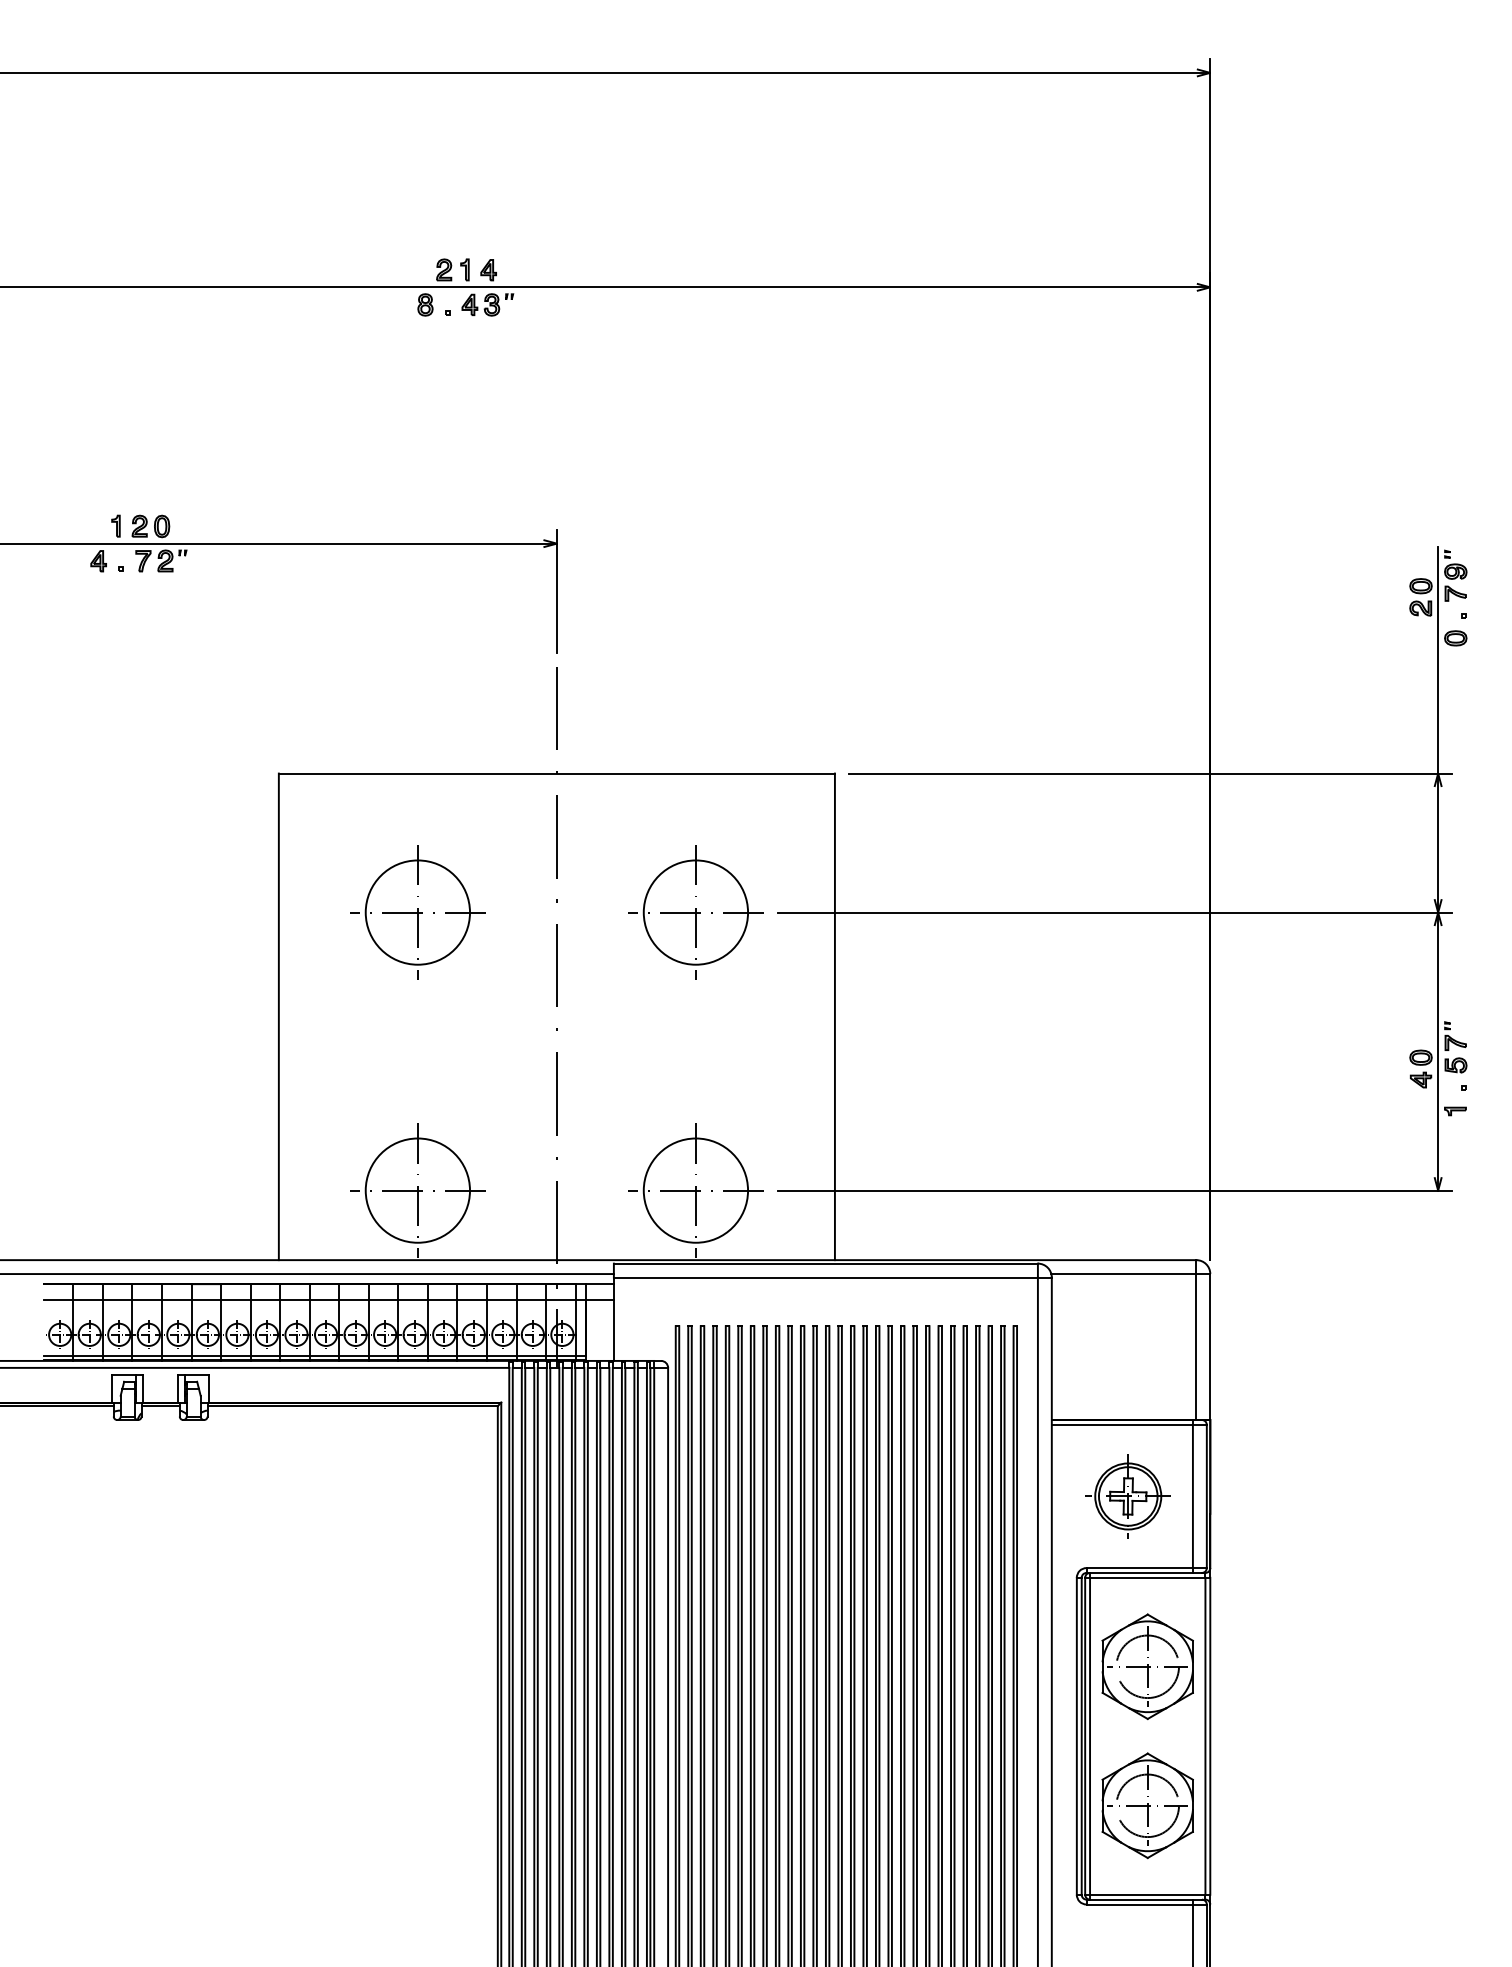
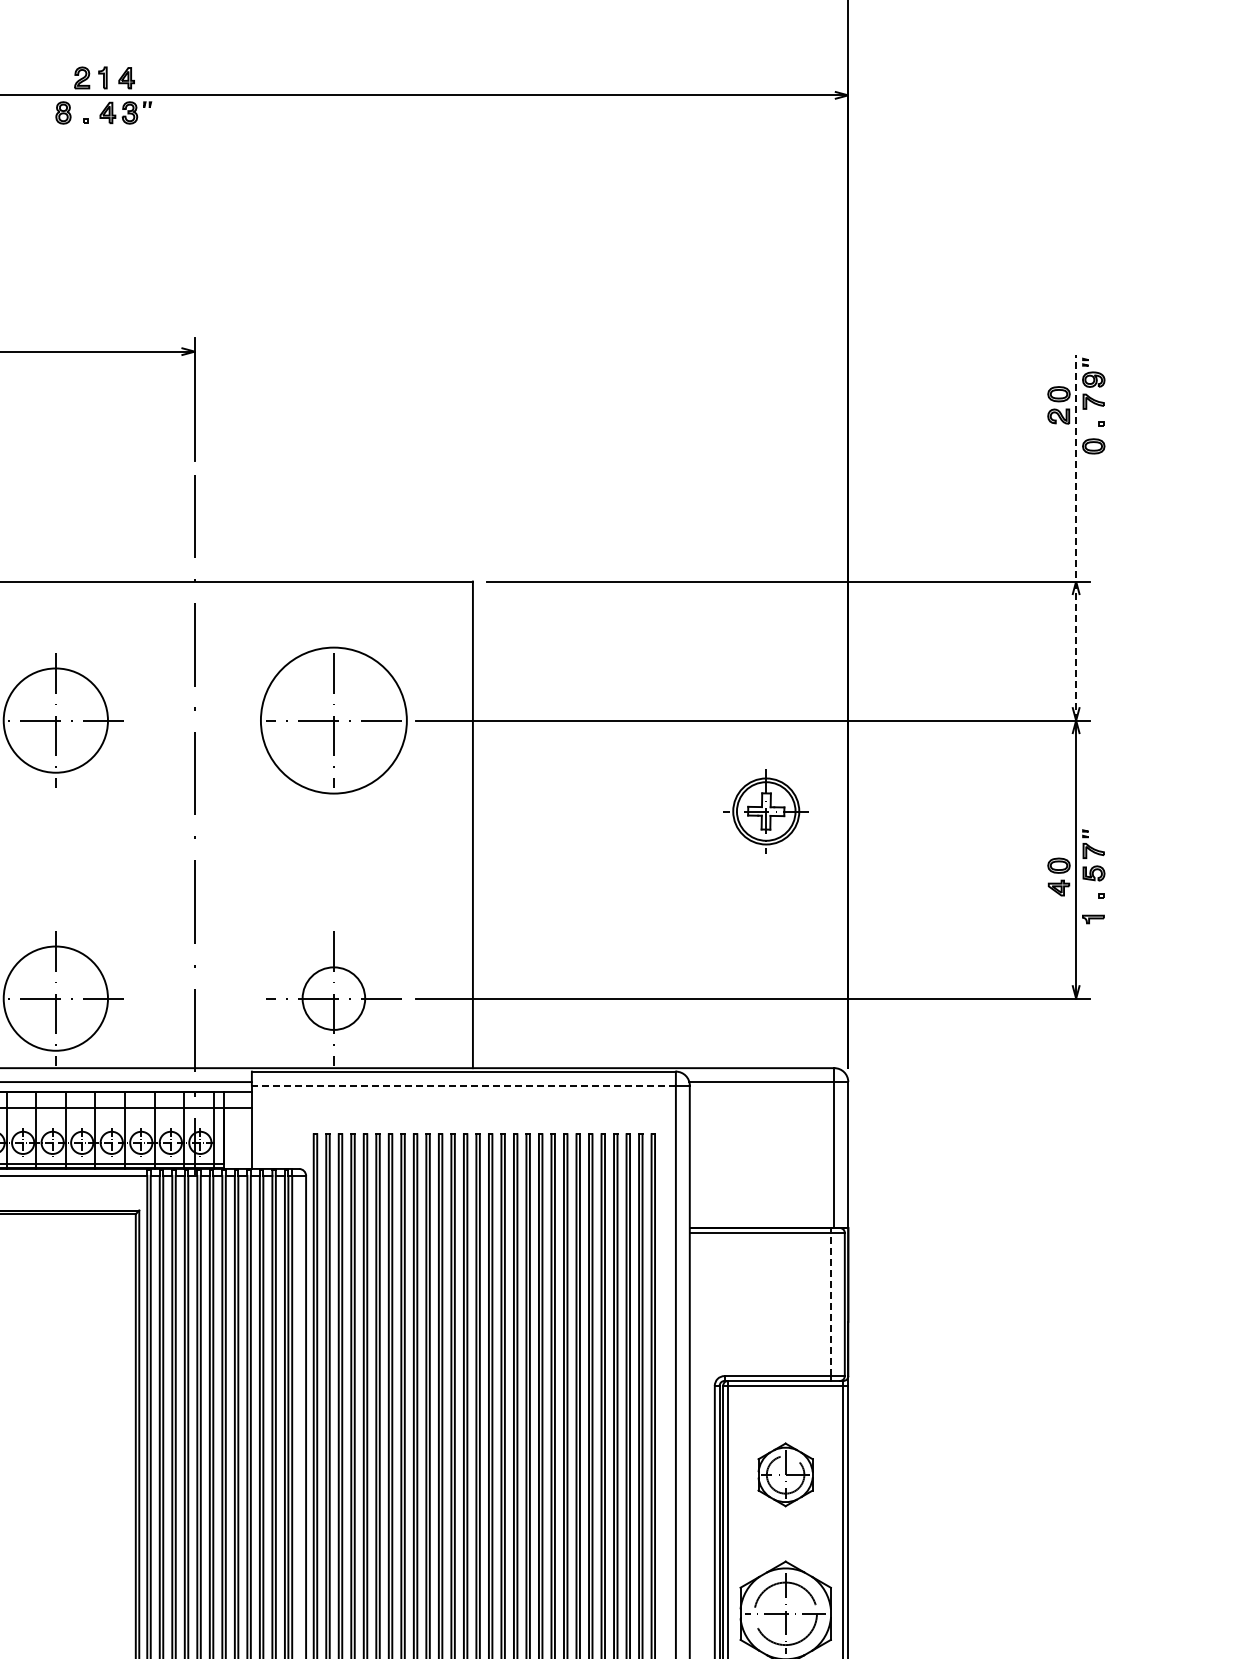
line: (1438, 729) -> (1076, 537), solid -> dashed
circle: (695, 912) -> (333, 720), size x1.4
circle: (695, 1190) -> (333, 998), size x0.6
line: (825, 1277) -> (463, 1085), solid -> dashed
part: (1127, 1496) -> (765, 811), moved
line: (1192, 1496) -> (830, 1304), solid -> dashed
part: (1147, 1666) -> (785, 1474), size x0.6

